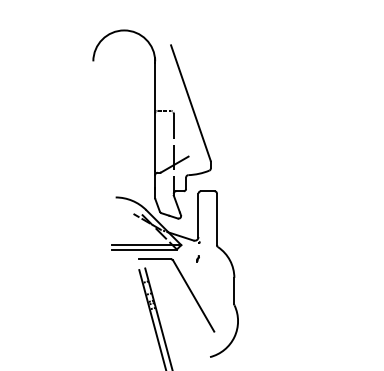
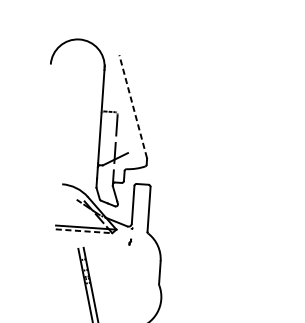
line: (190, 102) -> (132, 106), solid -> dashed
line: (144, 249) -> (84, 231), solid -> dashed
part: (188, 289) -> (120, 268), removed

